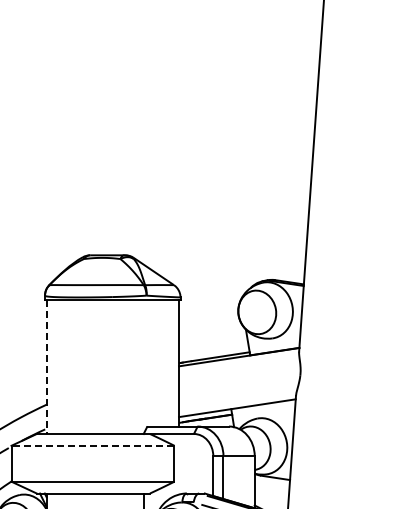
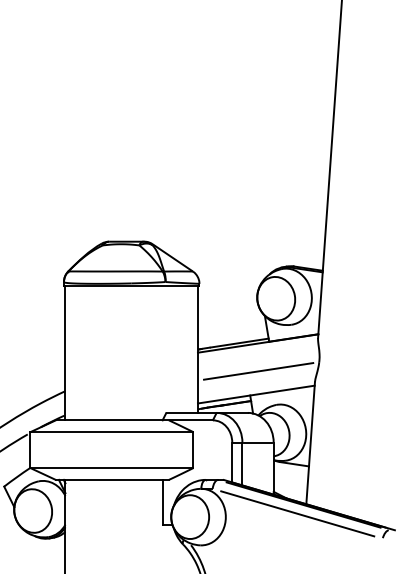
line: (46, 367) -> (65, 353), dashed -> solid
line: (239, 385) -> (258, 371), added
line: (92, 446) -> (111, 432), dashed -> solid

